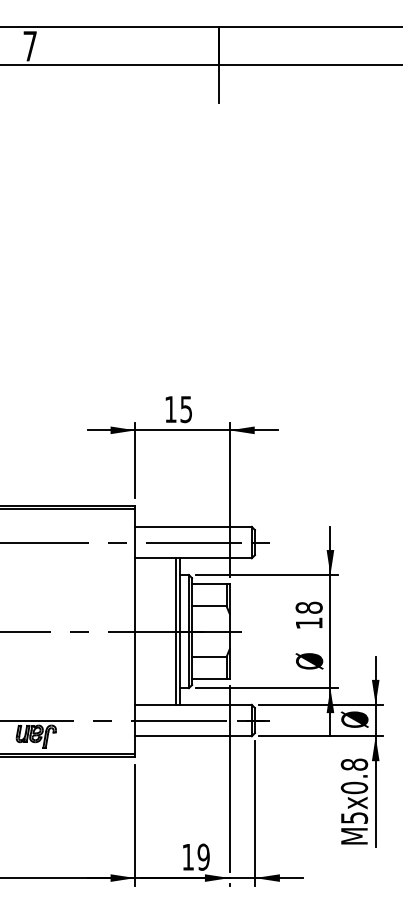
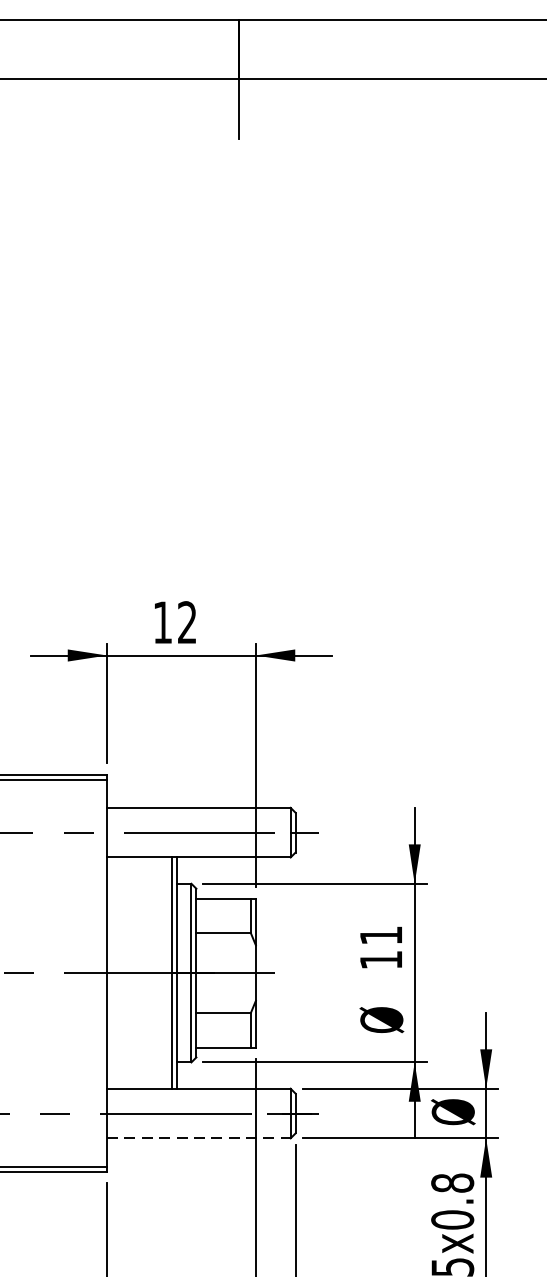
text: (185, 409) -> (186, 622), 15 -> 12
text: (308, 607) -> (380, 935), 18 -> 11
line: (194, 736) -> (200, 1138), solid -> dashed

